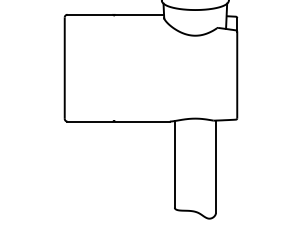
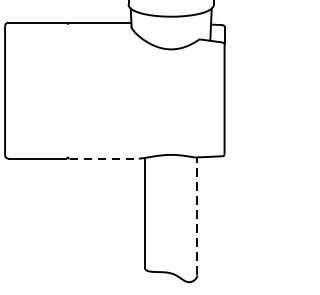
line: (143, 121) -> (105, 158), solid -> dashed
line: (215, 166) -> (196, 215), solid -> dashed

